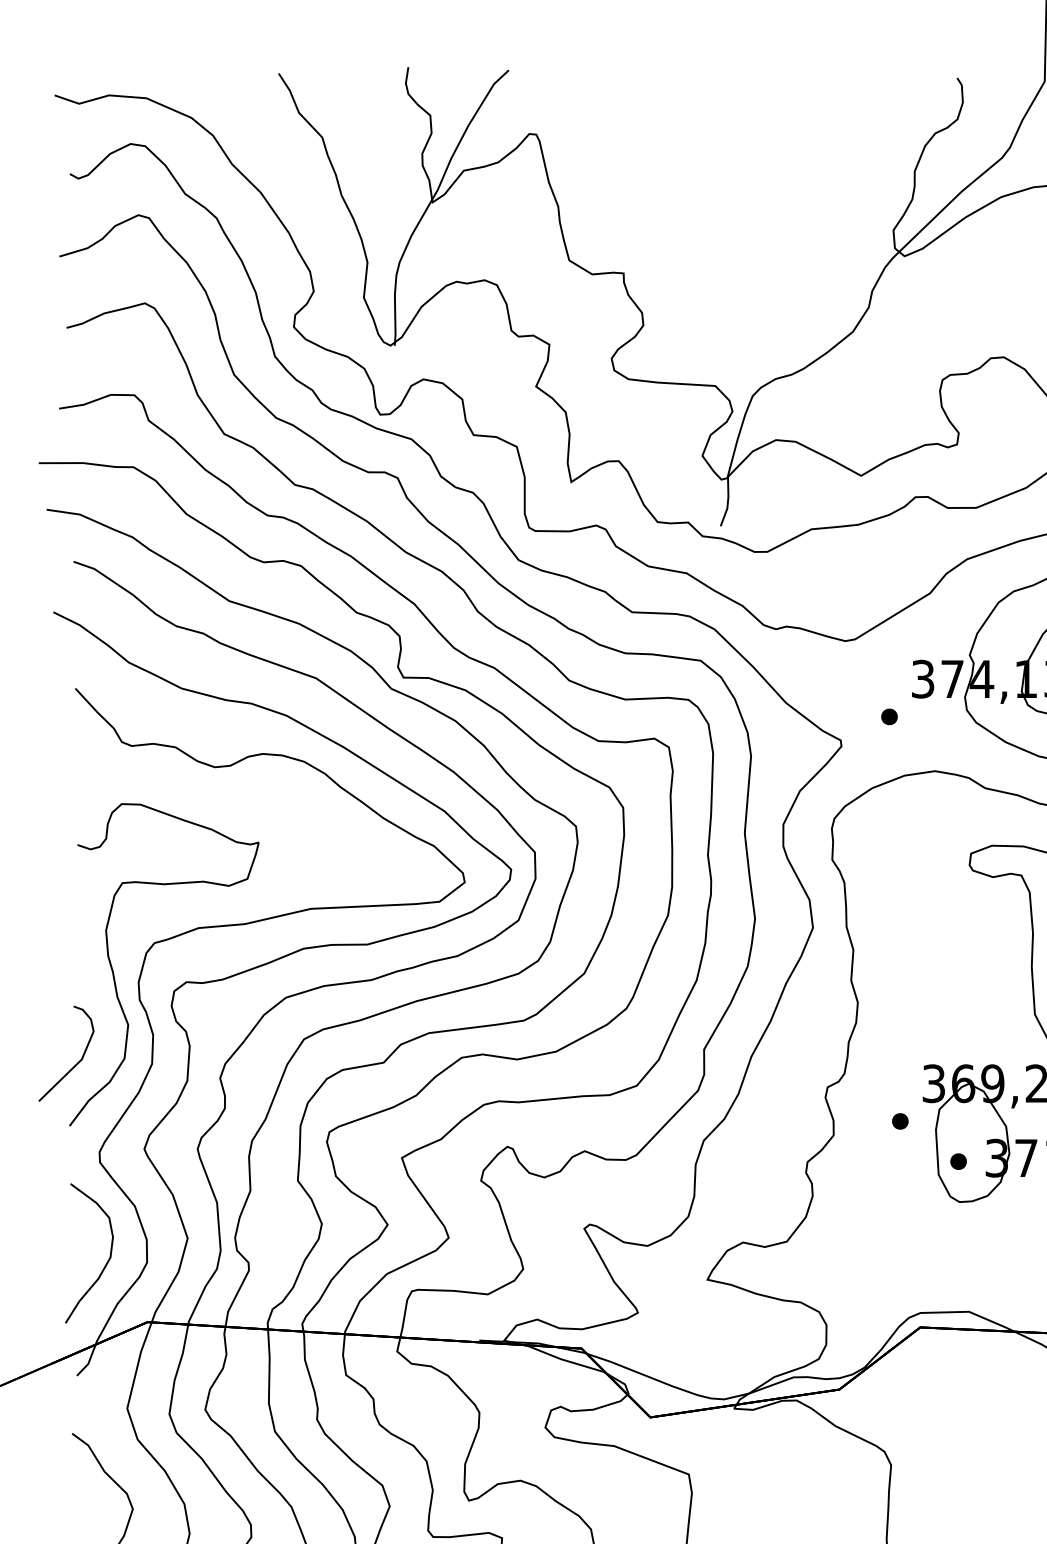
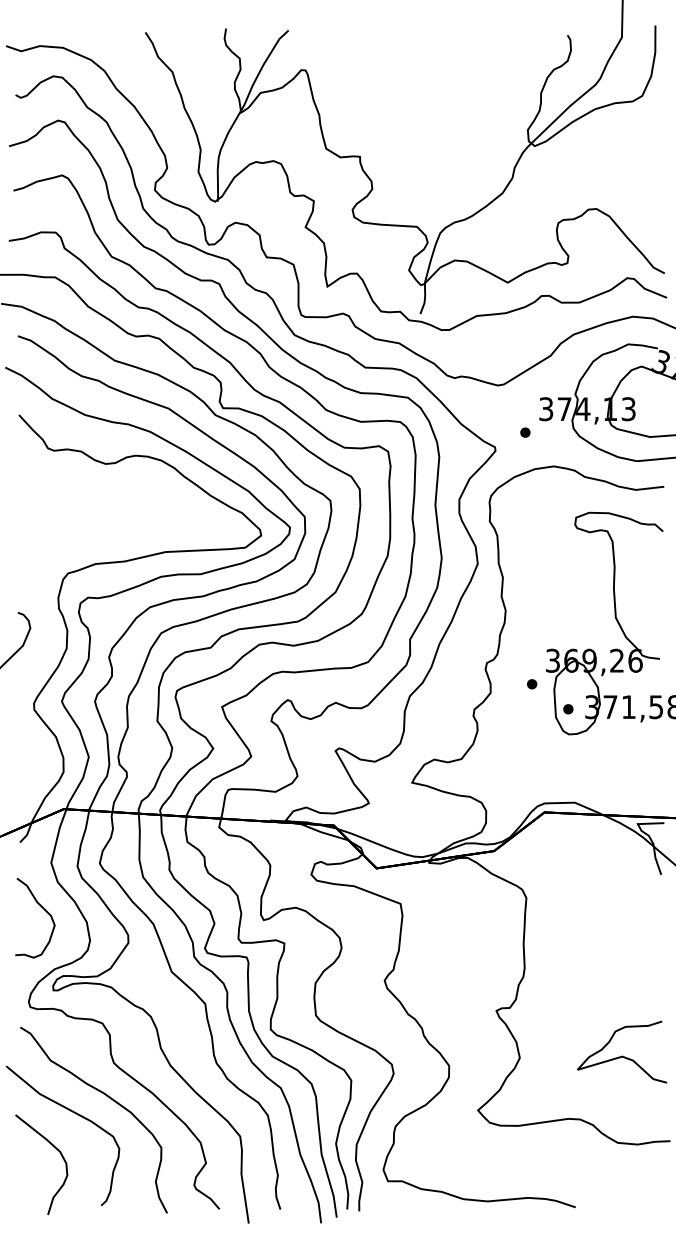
curve: (114, 972) -> (43, 591), removed
curve: (105, 1263) -> (37, 772), removed

